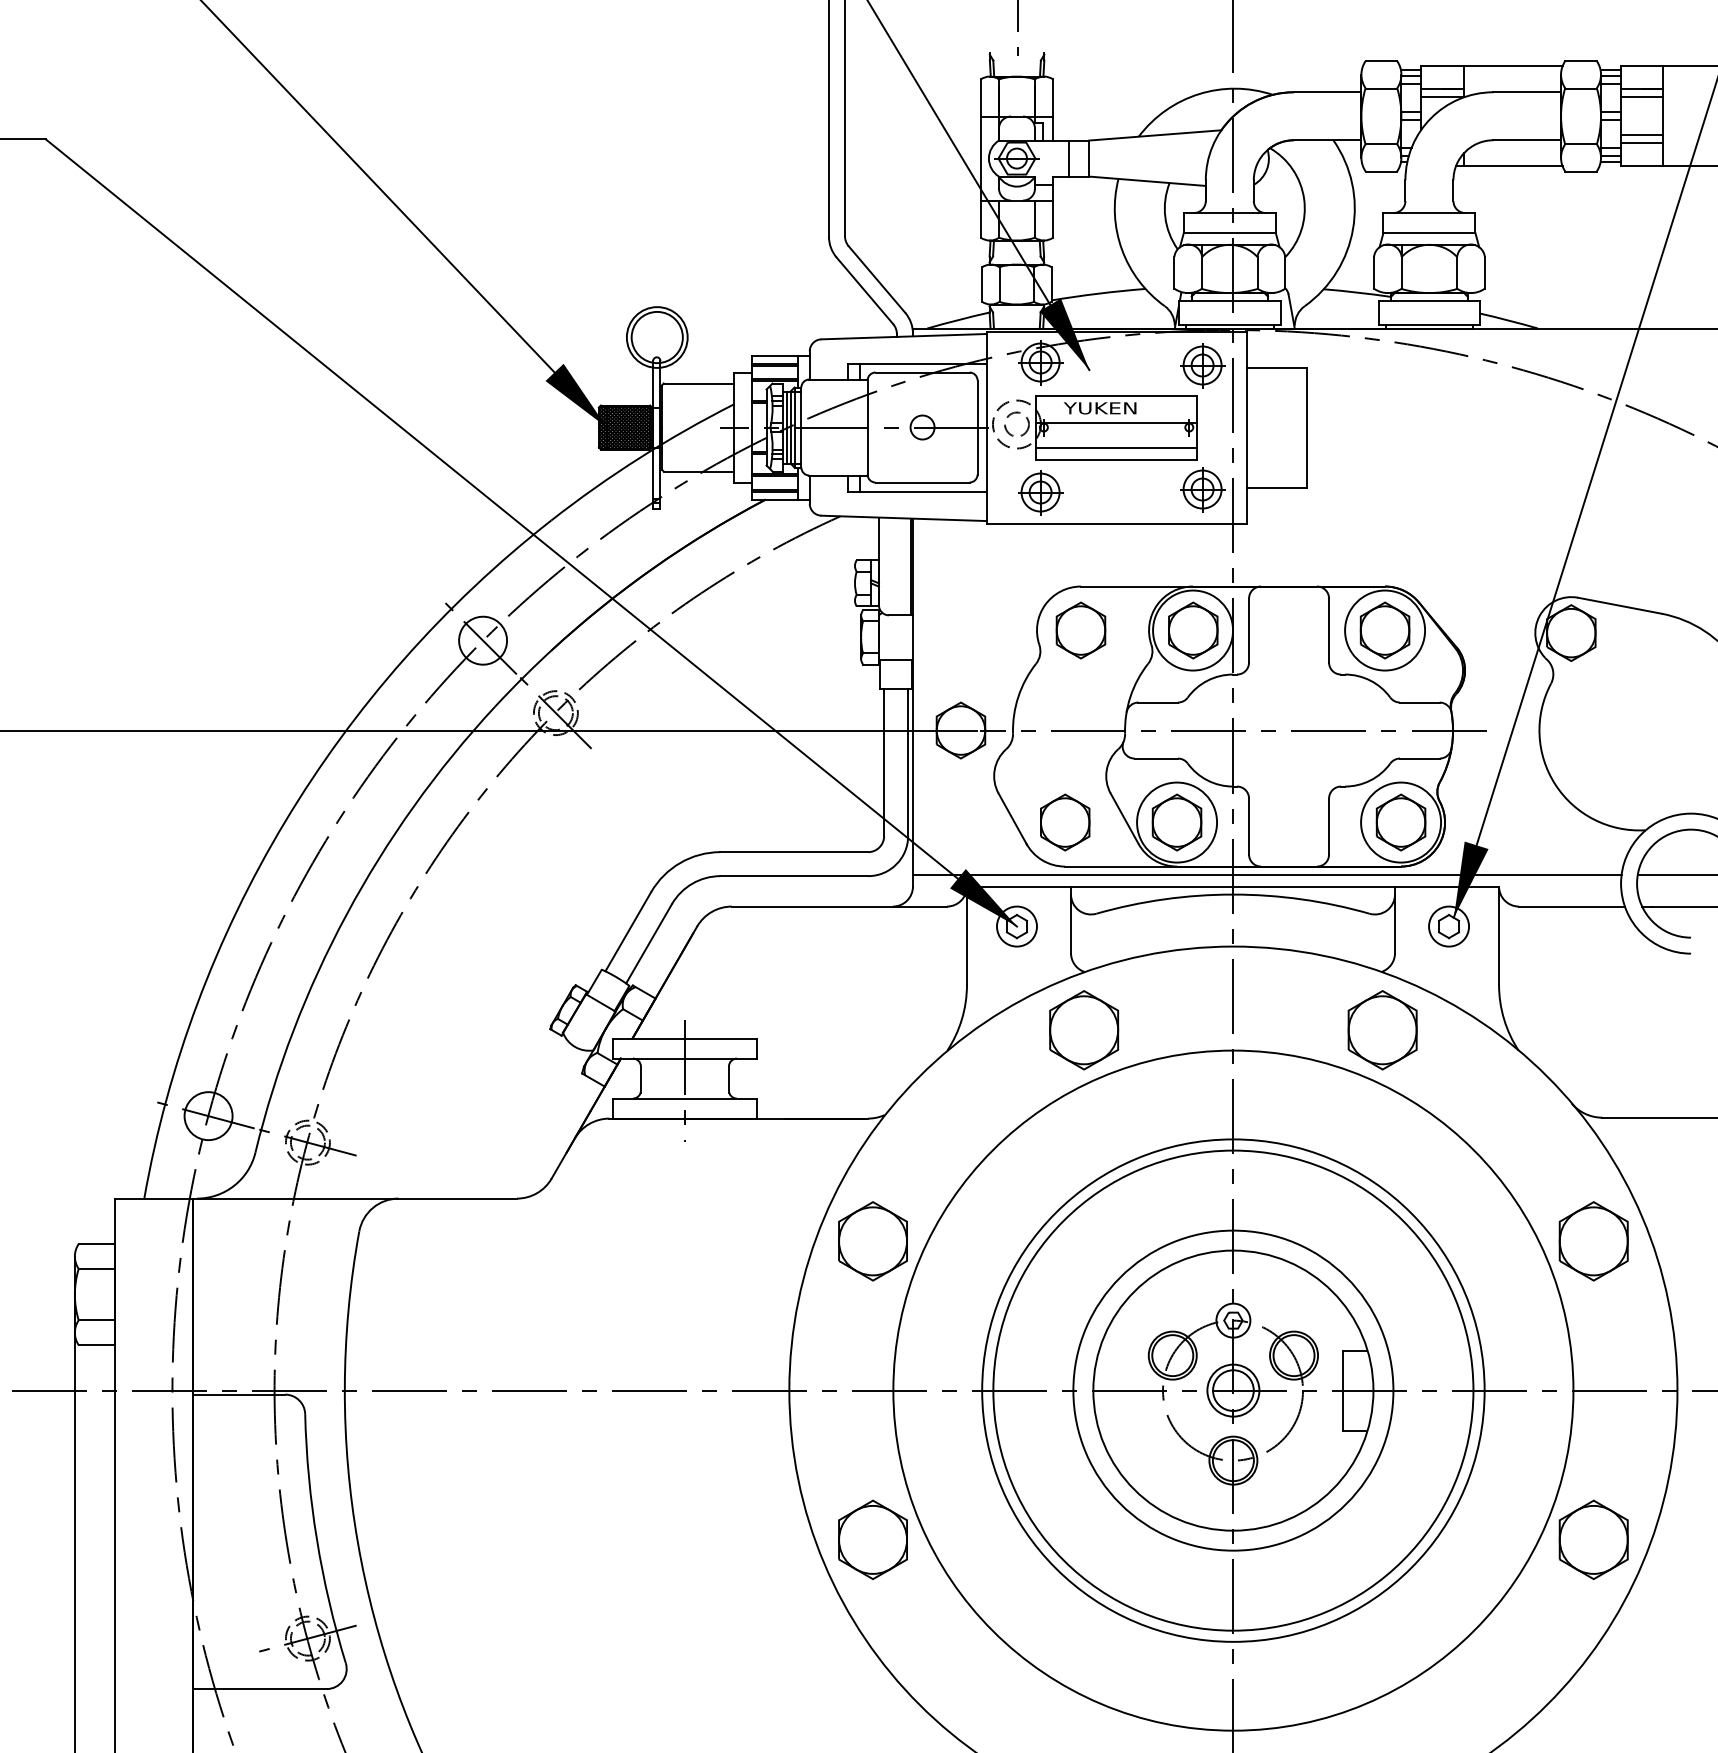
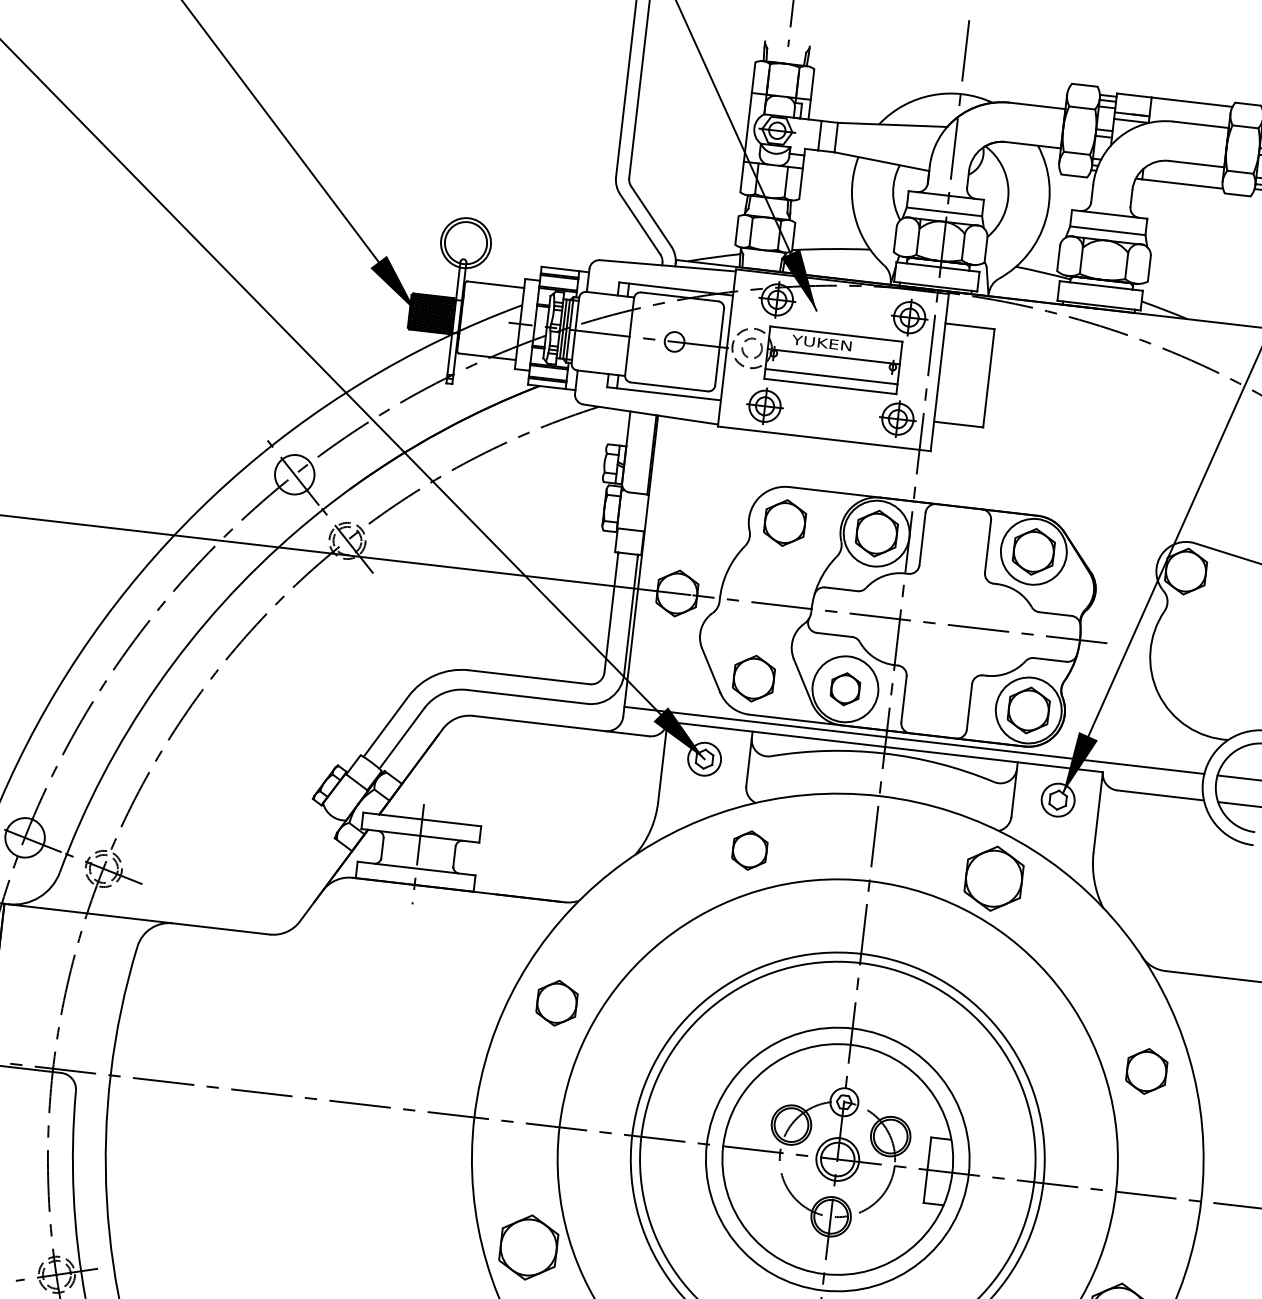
part: (1176, 822) -> (845, 689), size x0.7
part: (1084, 1030) -> (750, 850), size x0.6
part: (872, 1241) -> (556, 1003), size x0.7
part: (1593, 1241) -> (1146, 1071), size x0.7

